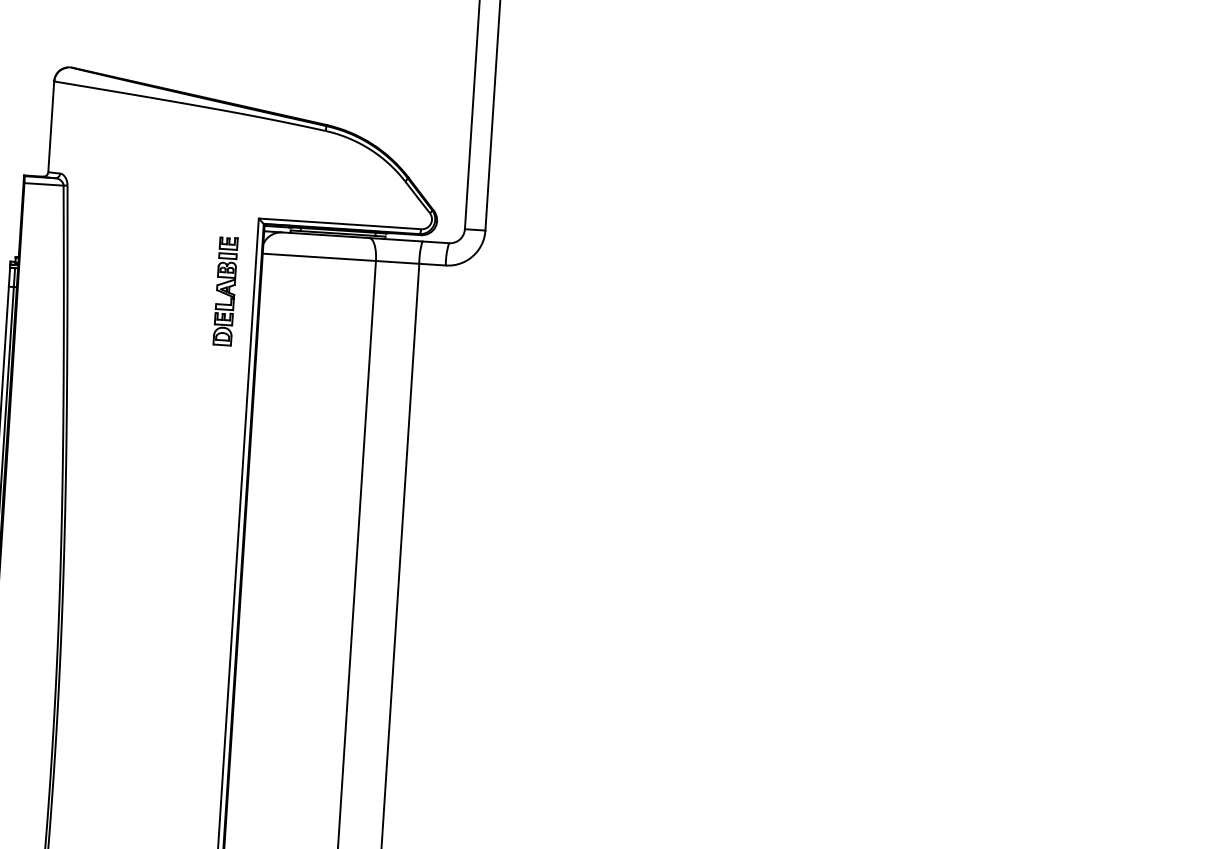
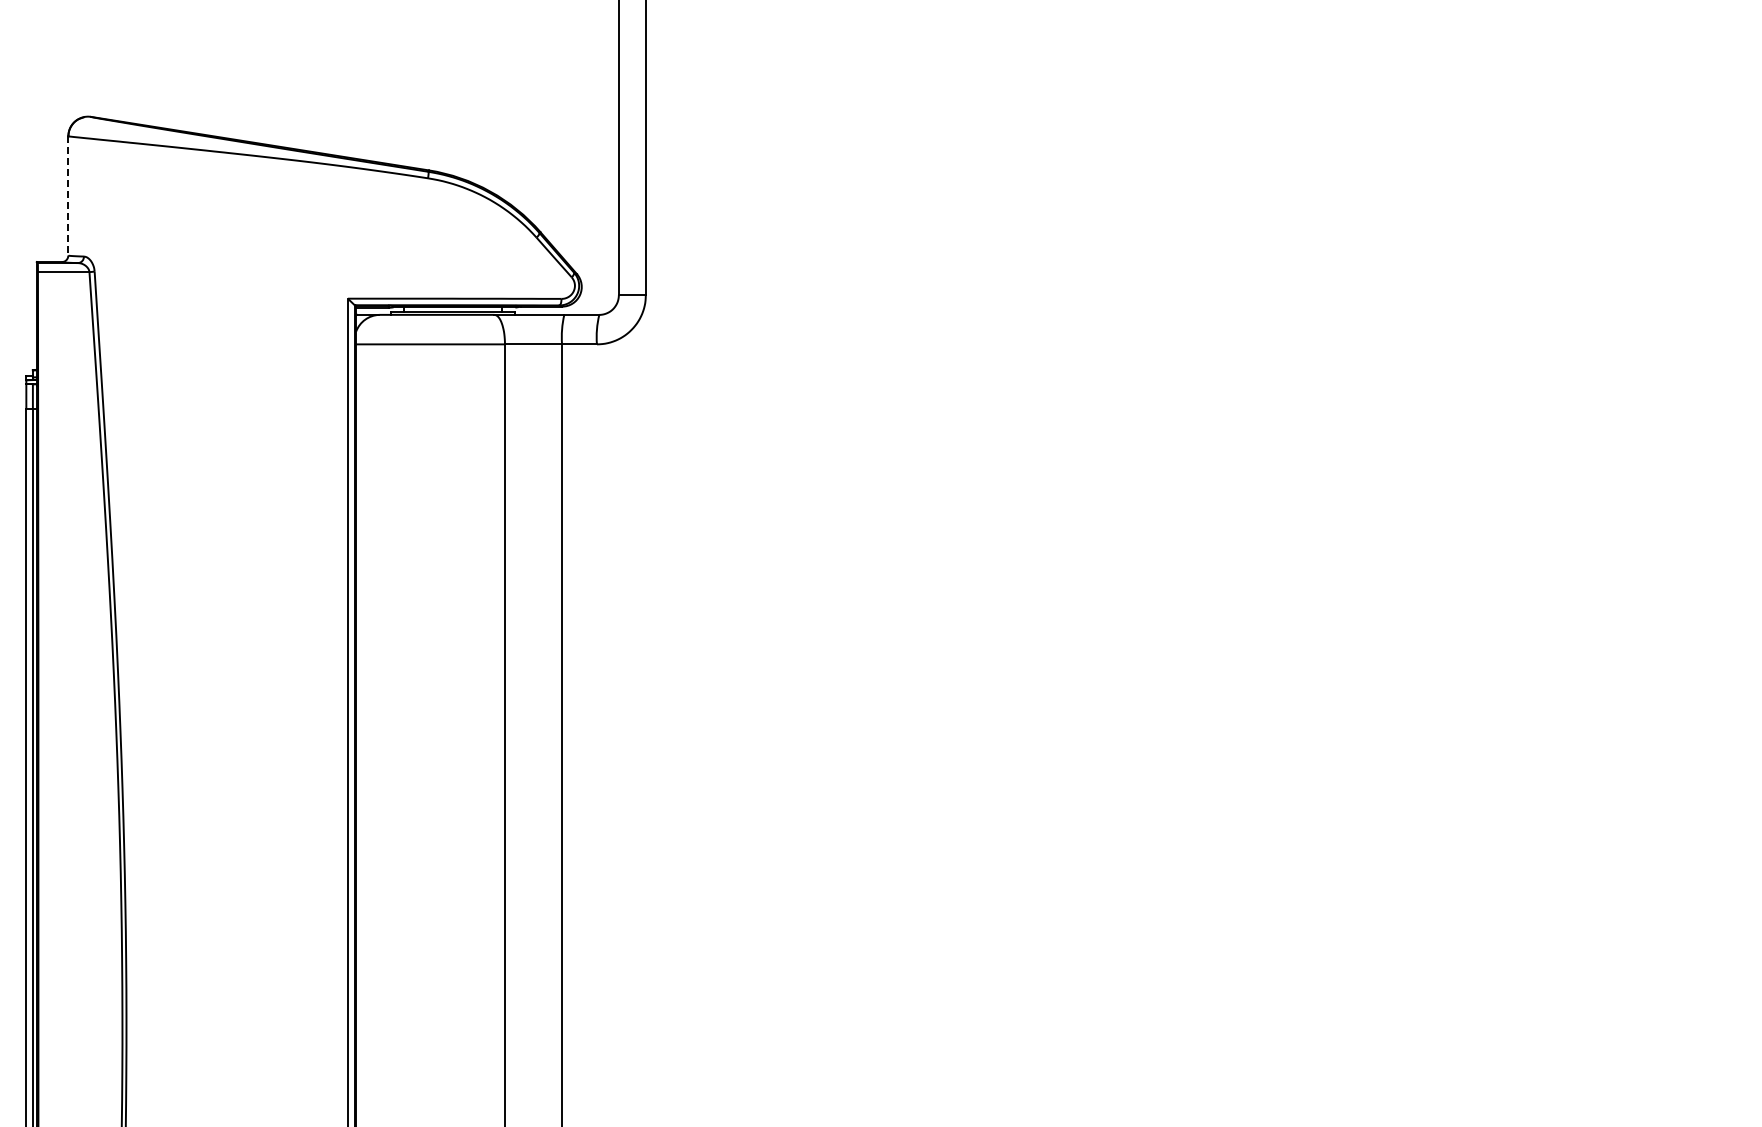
line: (51, 126) -> (68, 195), solid -> dashed
part: (225, 291) -> (310, 396), removed

